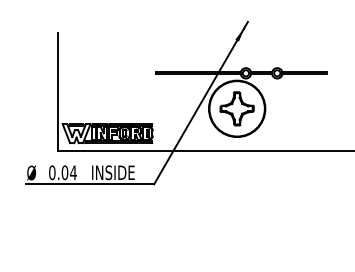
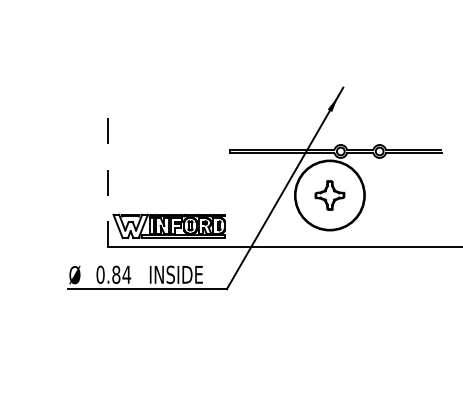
line: (57, 91) -> (107, 173), solid -> dashed
part: (236, 108) -> (329, 195), size x0.7
text: (65, 172) -> (116, 274), 0.04 -> 0.84

